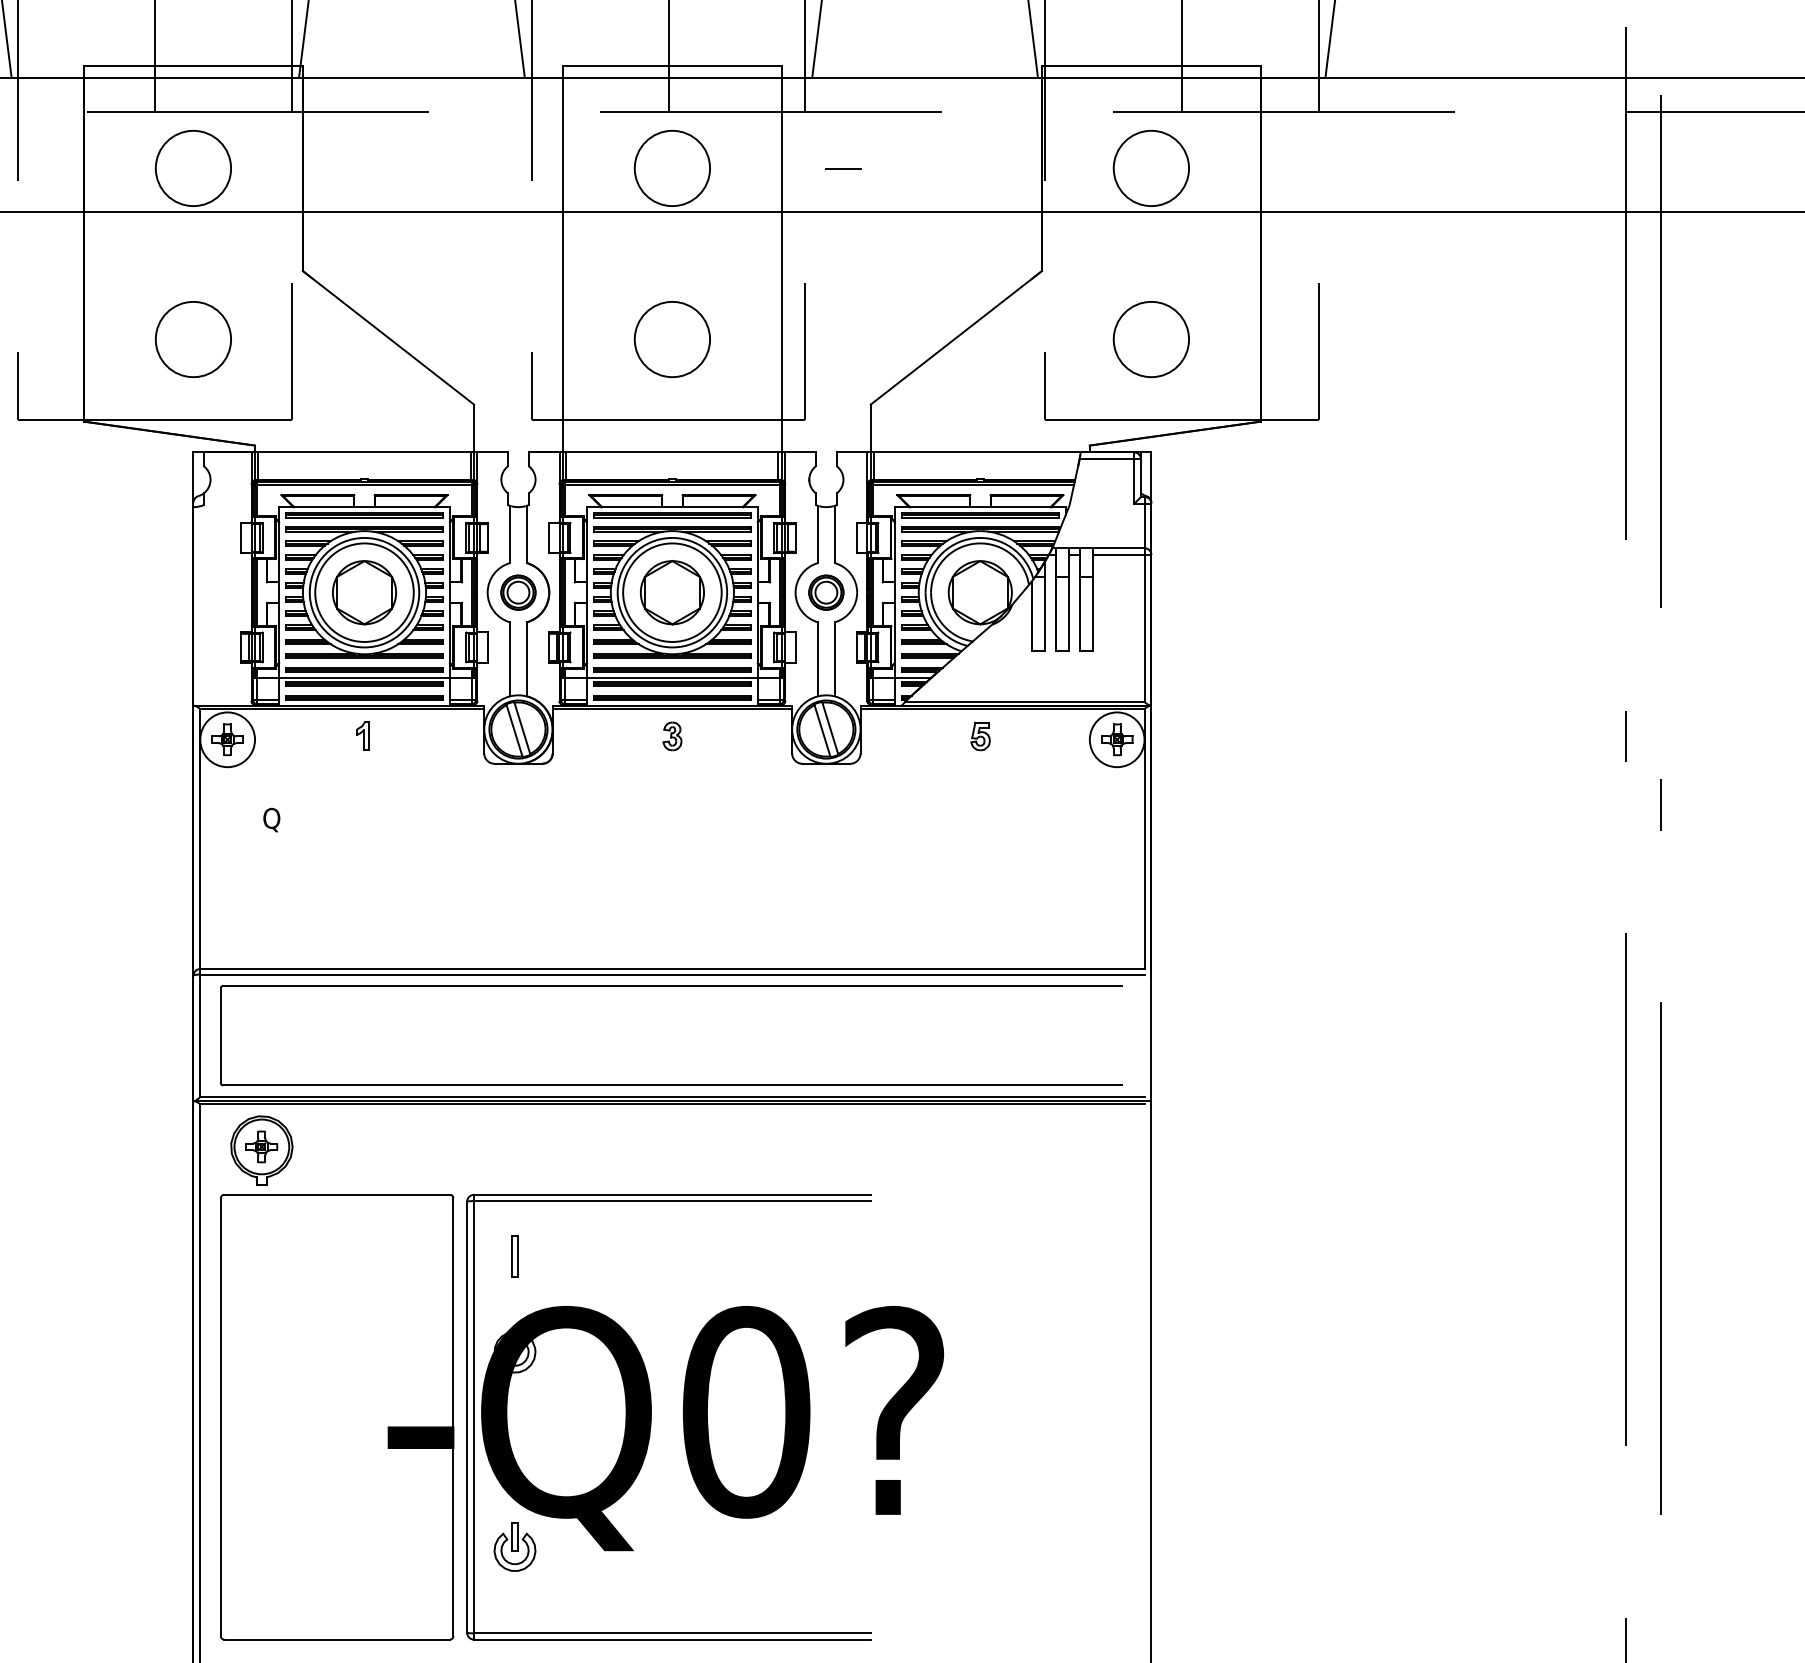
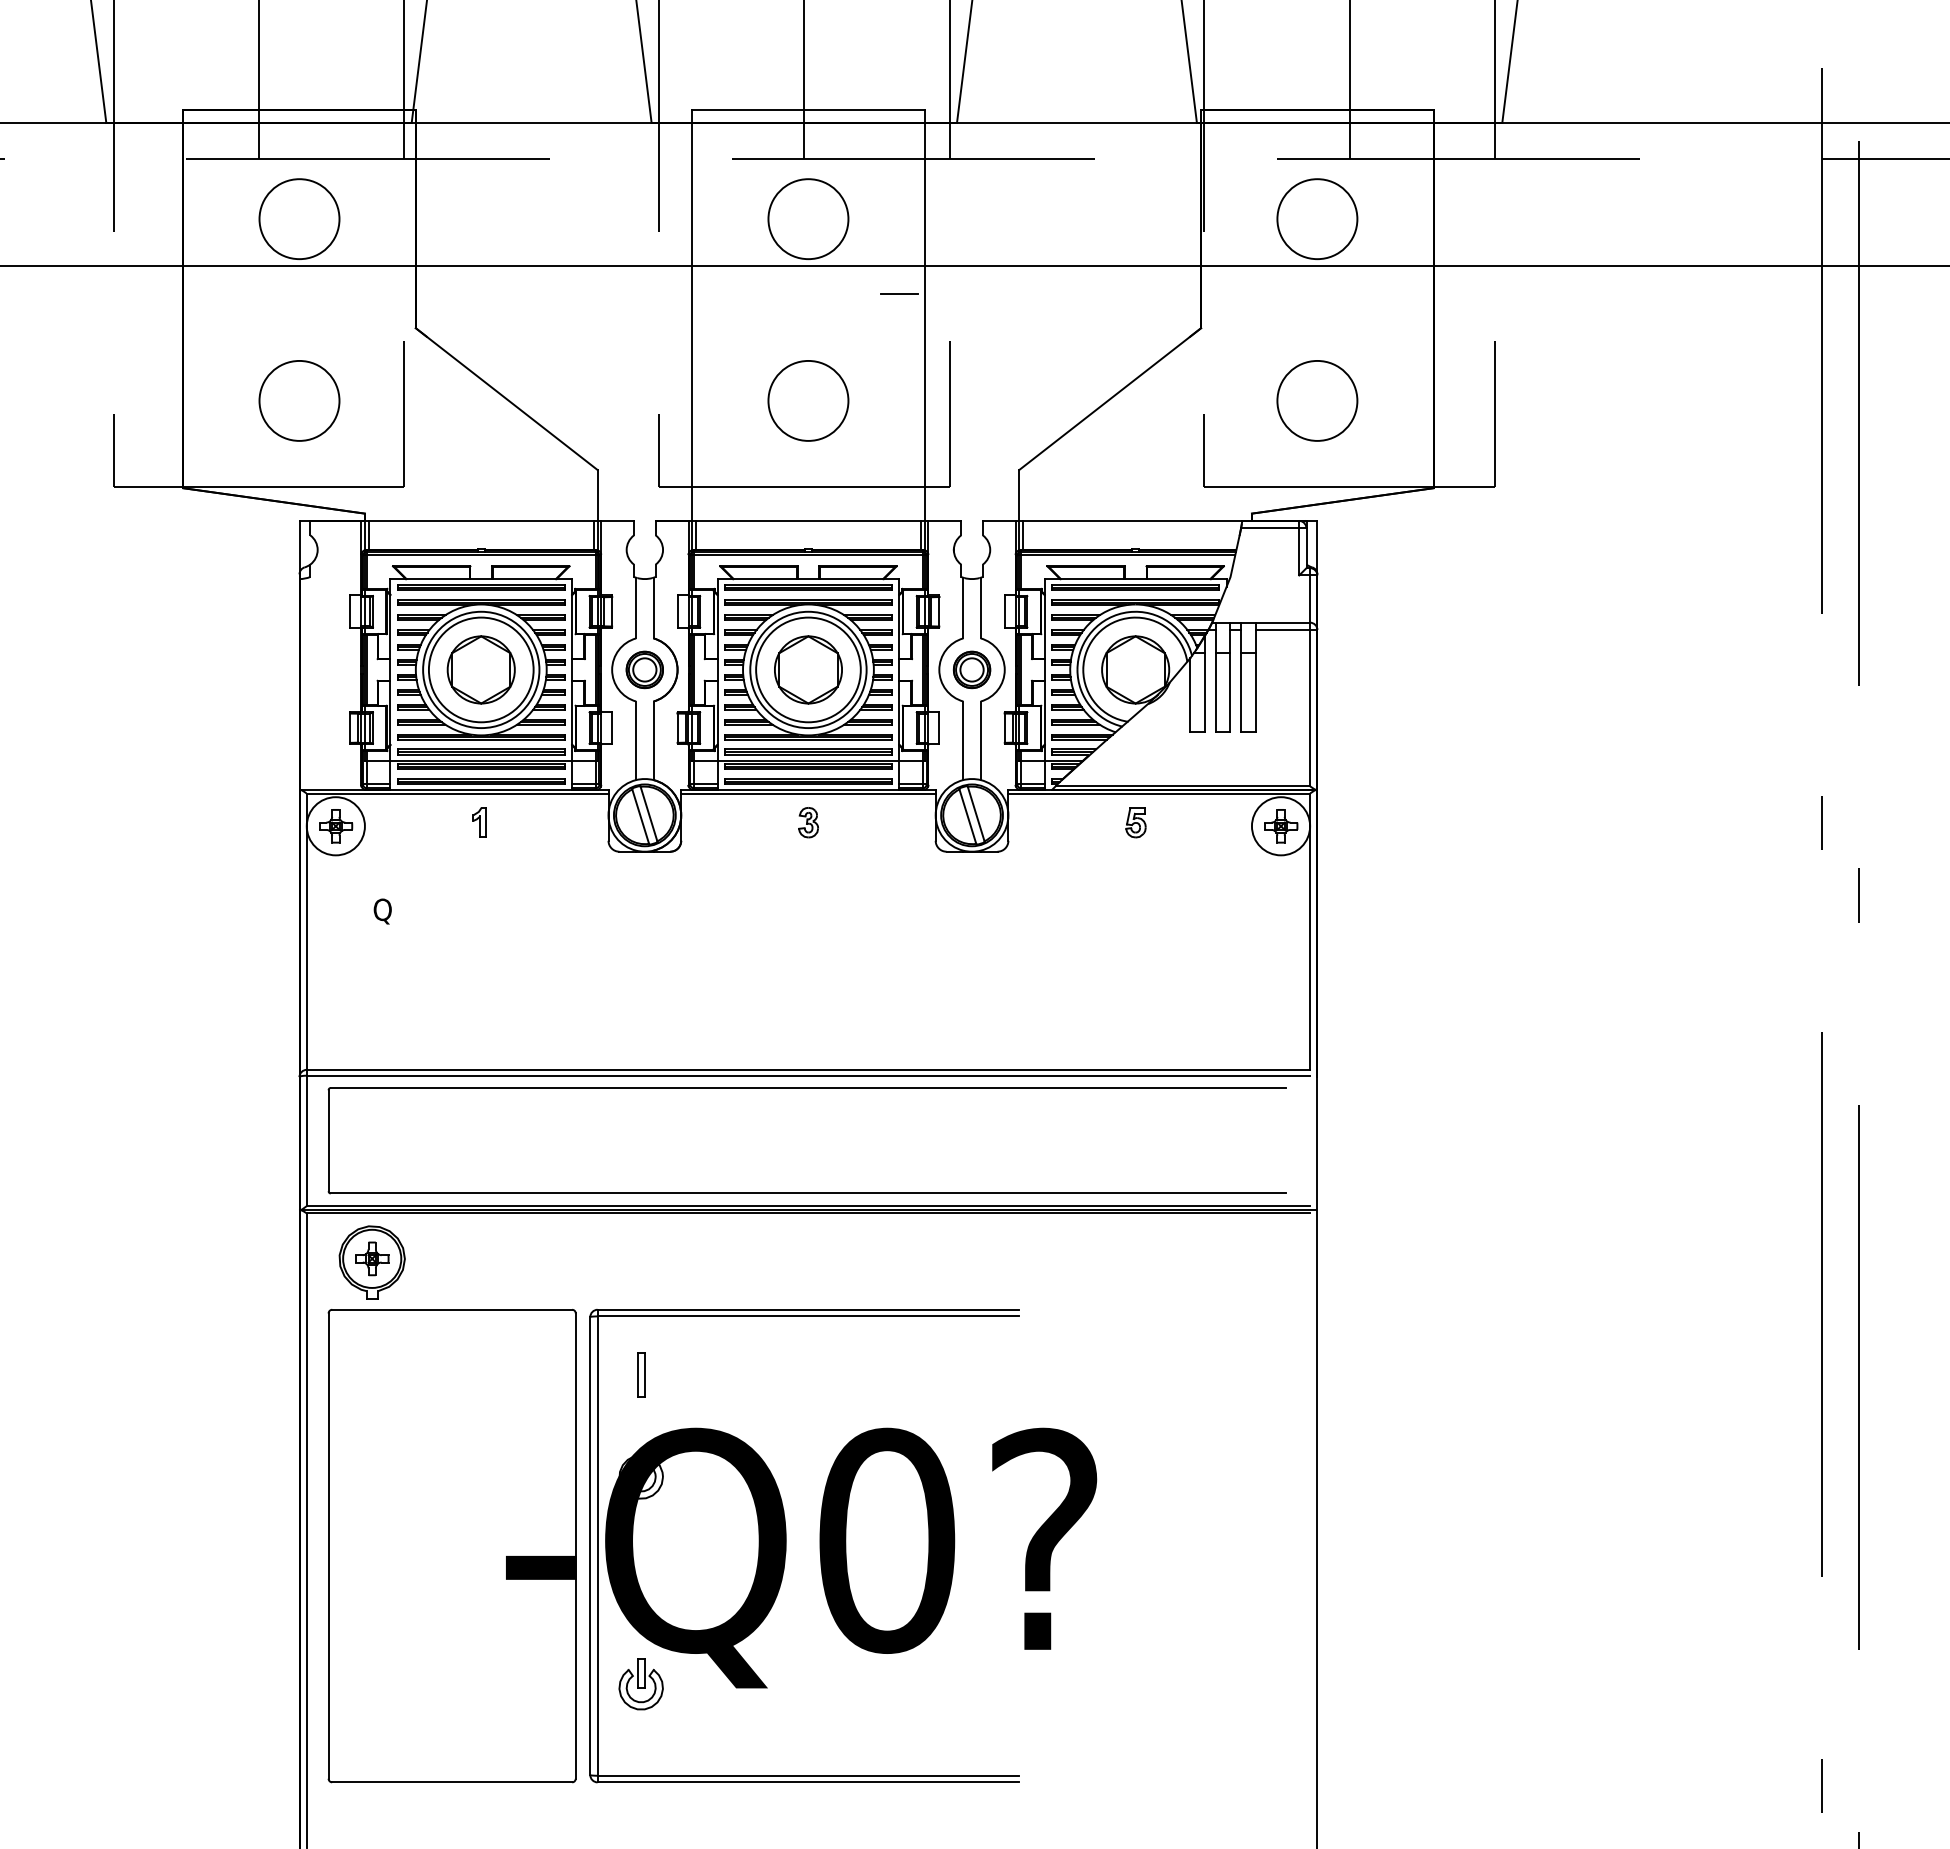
line: (843, 168) -> (899, 293), moved

